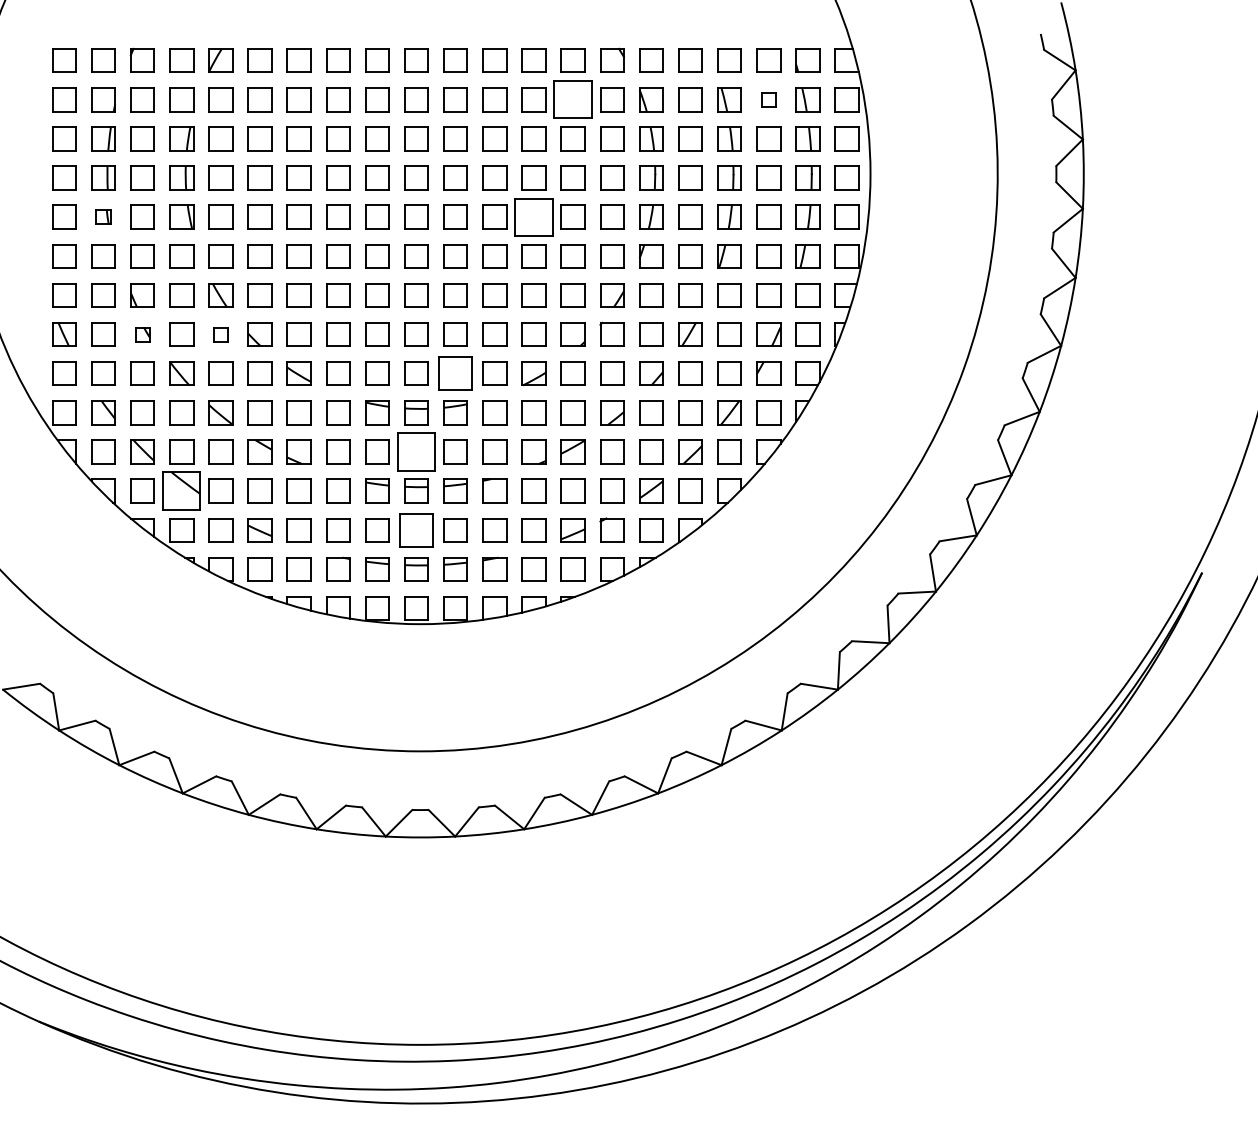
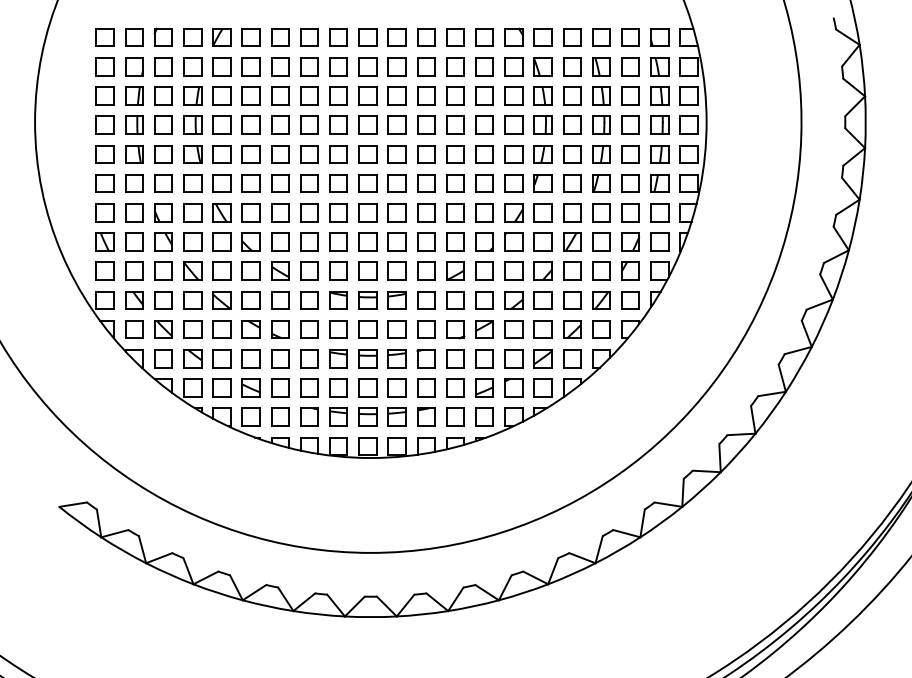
part: (572, 99) -> (484, 66), size x0.62
part: (768, 99) -> (630, 66), size x1.67
part: (103, 216) -> (134, 153), size x1.67
part: (533, 216) -> (455, 153), size x0.62
part: (142, 334) -> (163, 241), size x1.67
part: (220, 334) -> (221, 241), size x1.67
part: (455, 373) -> (396, 270), size x0.71
part: (416, 451) -> (367, 329), size x0.62
part: (181, 490) -> (192, 358), size x0.62
part: (416, 530) -> (367, 388), size x0.71

